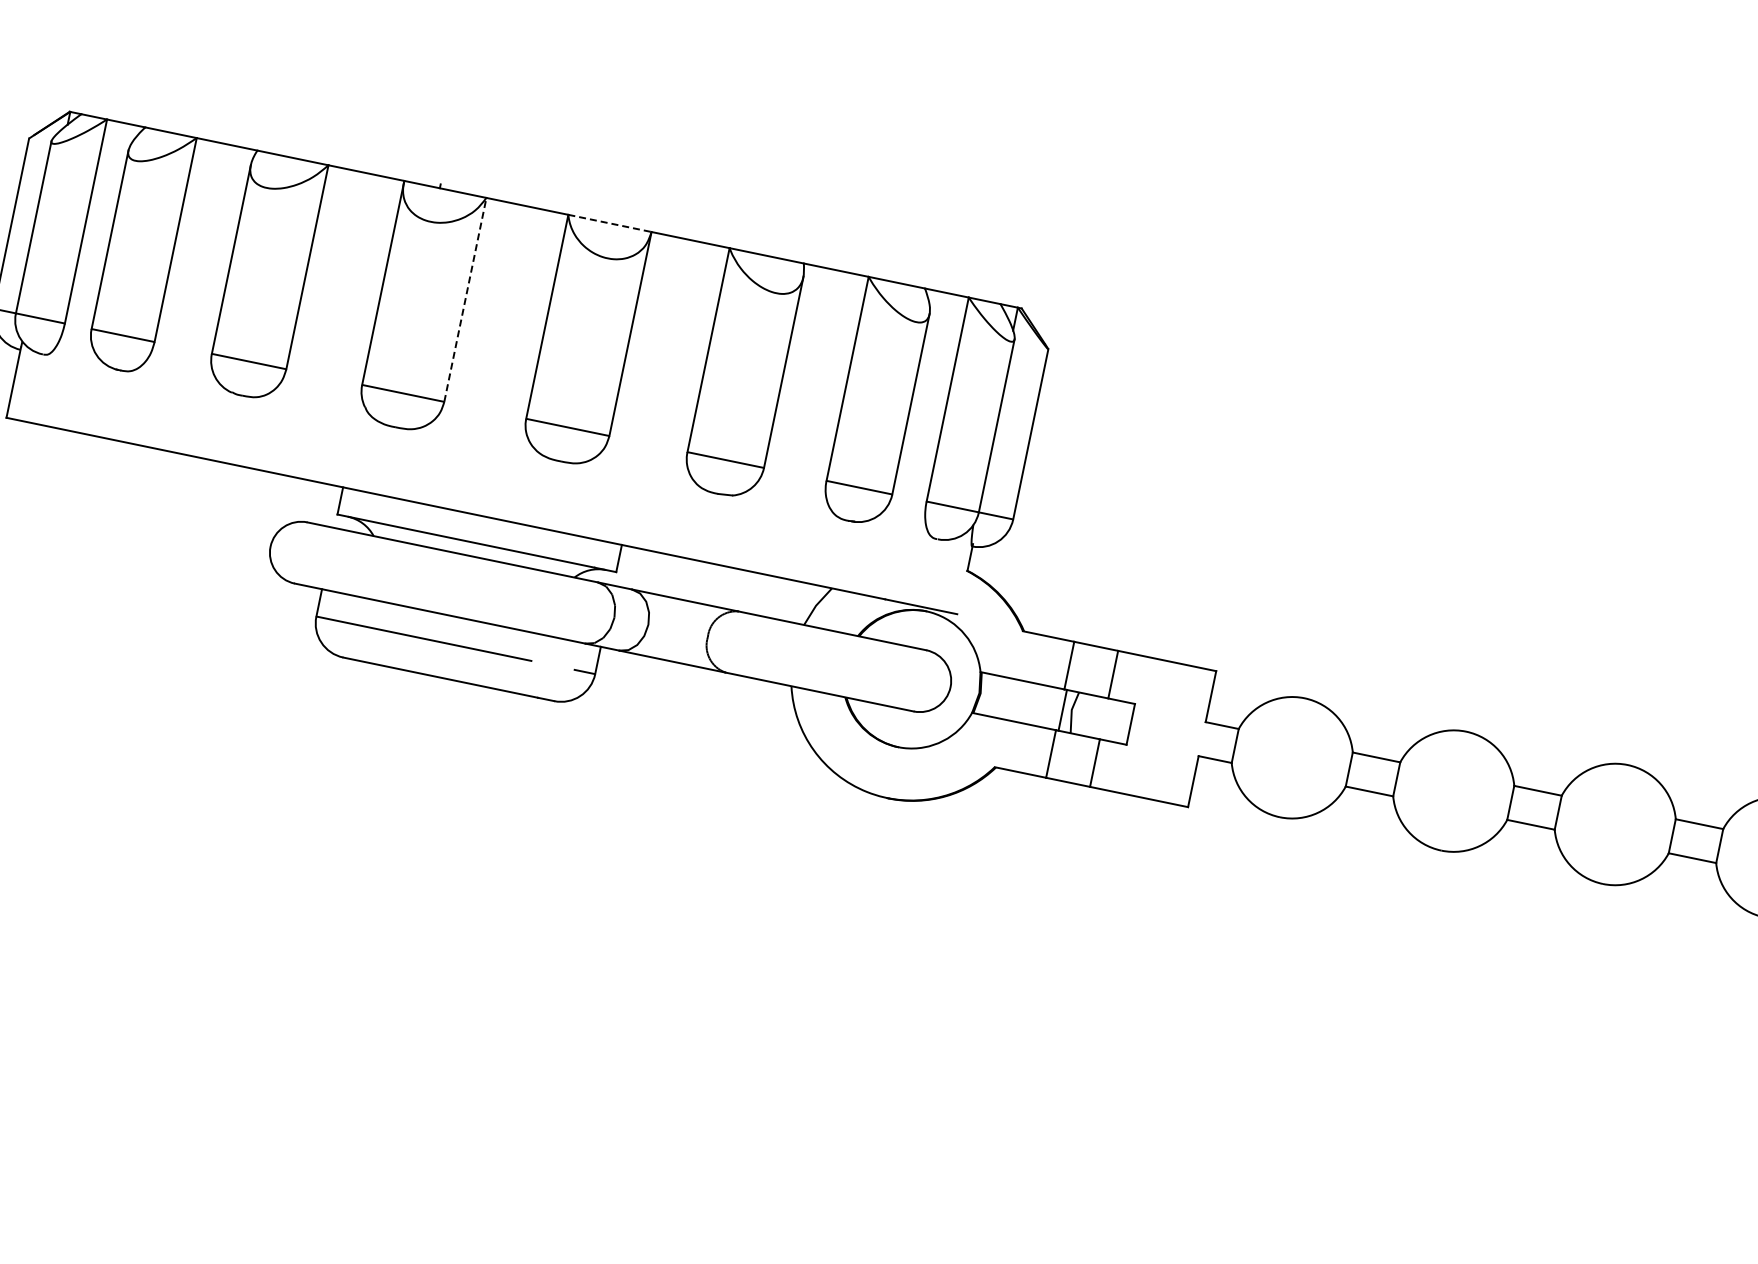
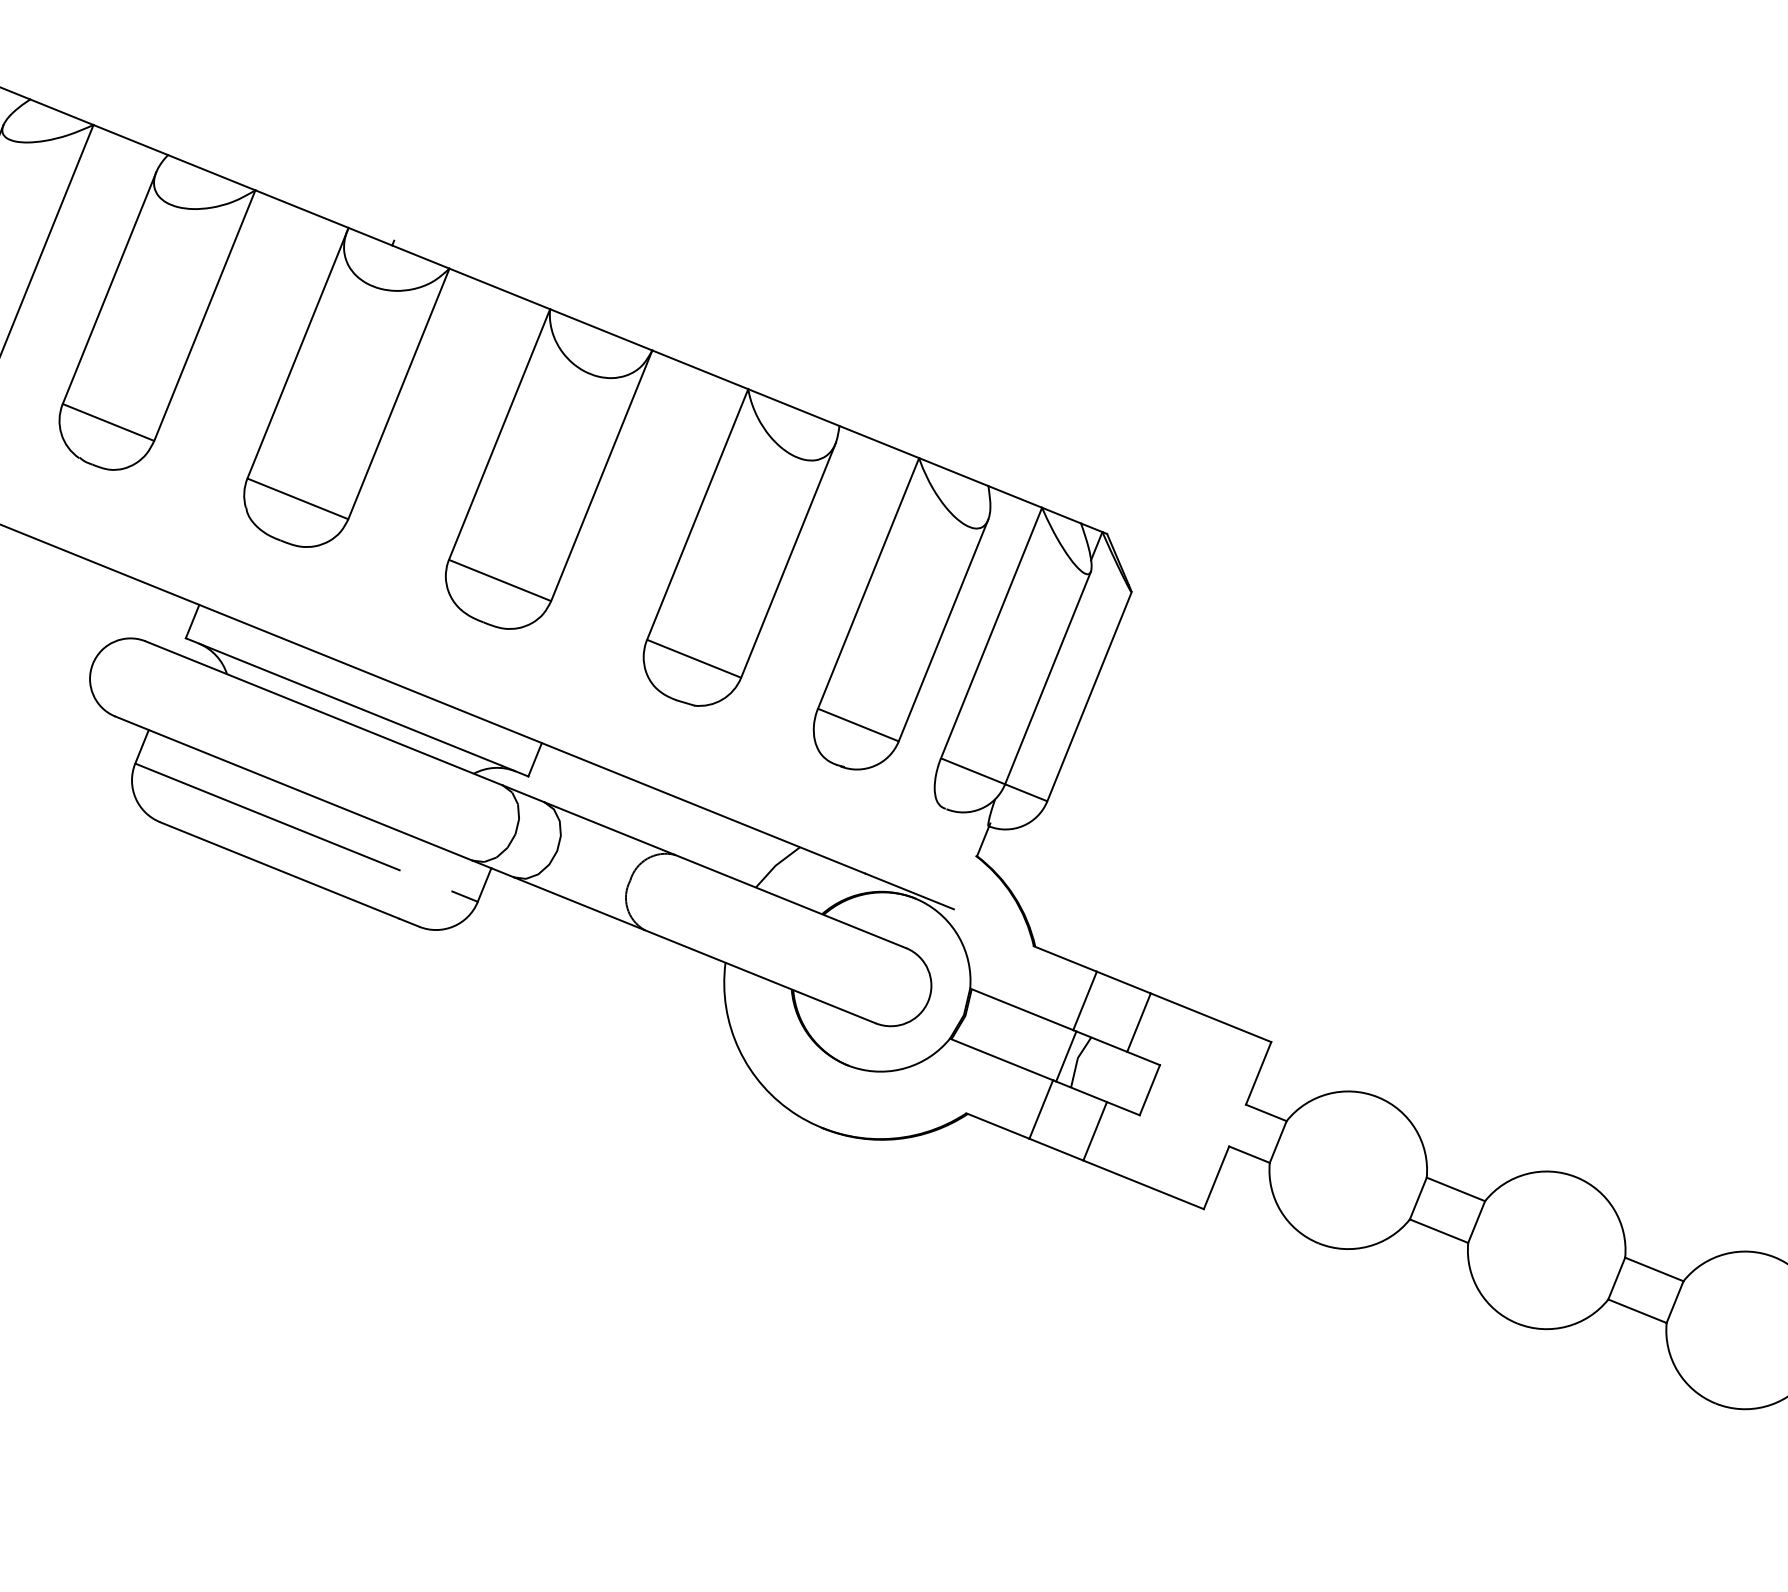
line: (610, 223) -> (601, 330), dashed -> solid
line: (465, 299) -> (399, 393), dashed -> solid

